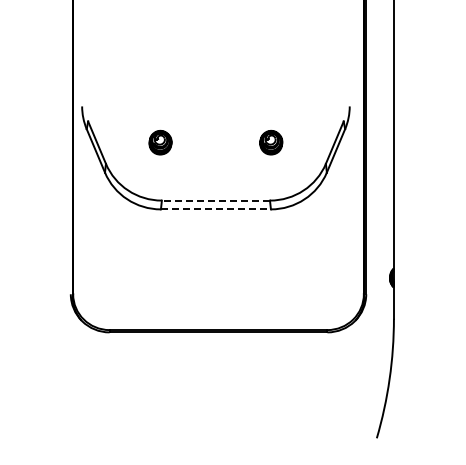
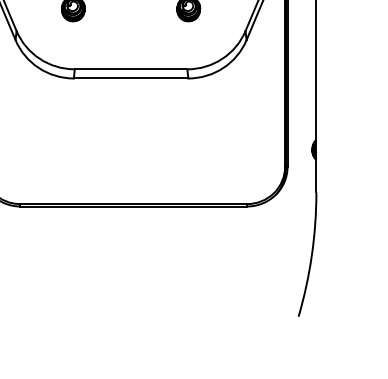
line: (215, 200) -> (130, 69), dashed -> solid
line: (215, 209) -> (130, 78), dashed -> solid

